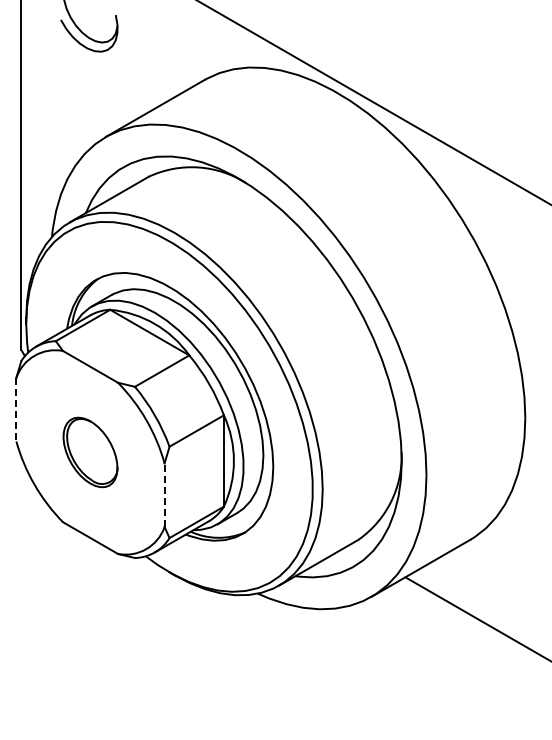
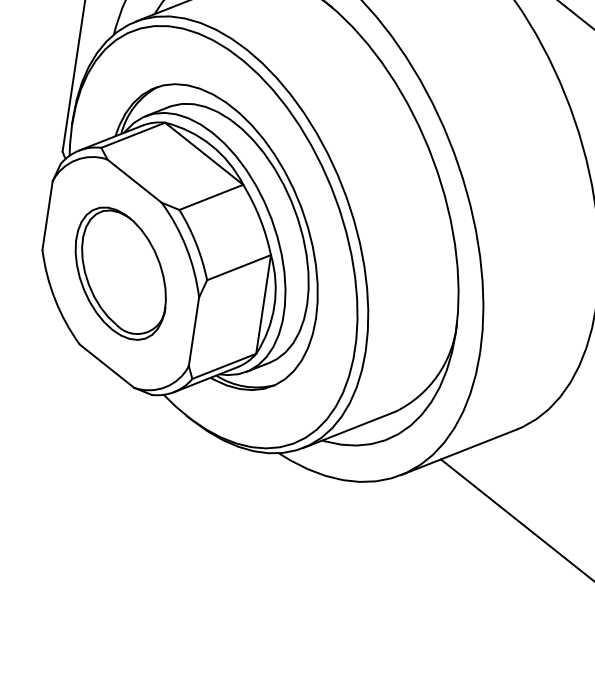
line: (16, 409) -> (47, 215), dashed -> solid
part: (90, 452) -> (120, 273), size x1.67
line: (164, 495) -> (193, 332), dashed -> solid

